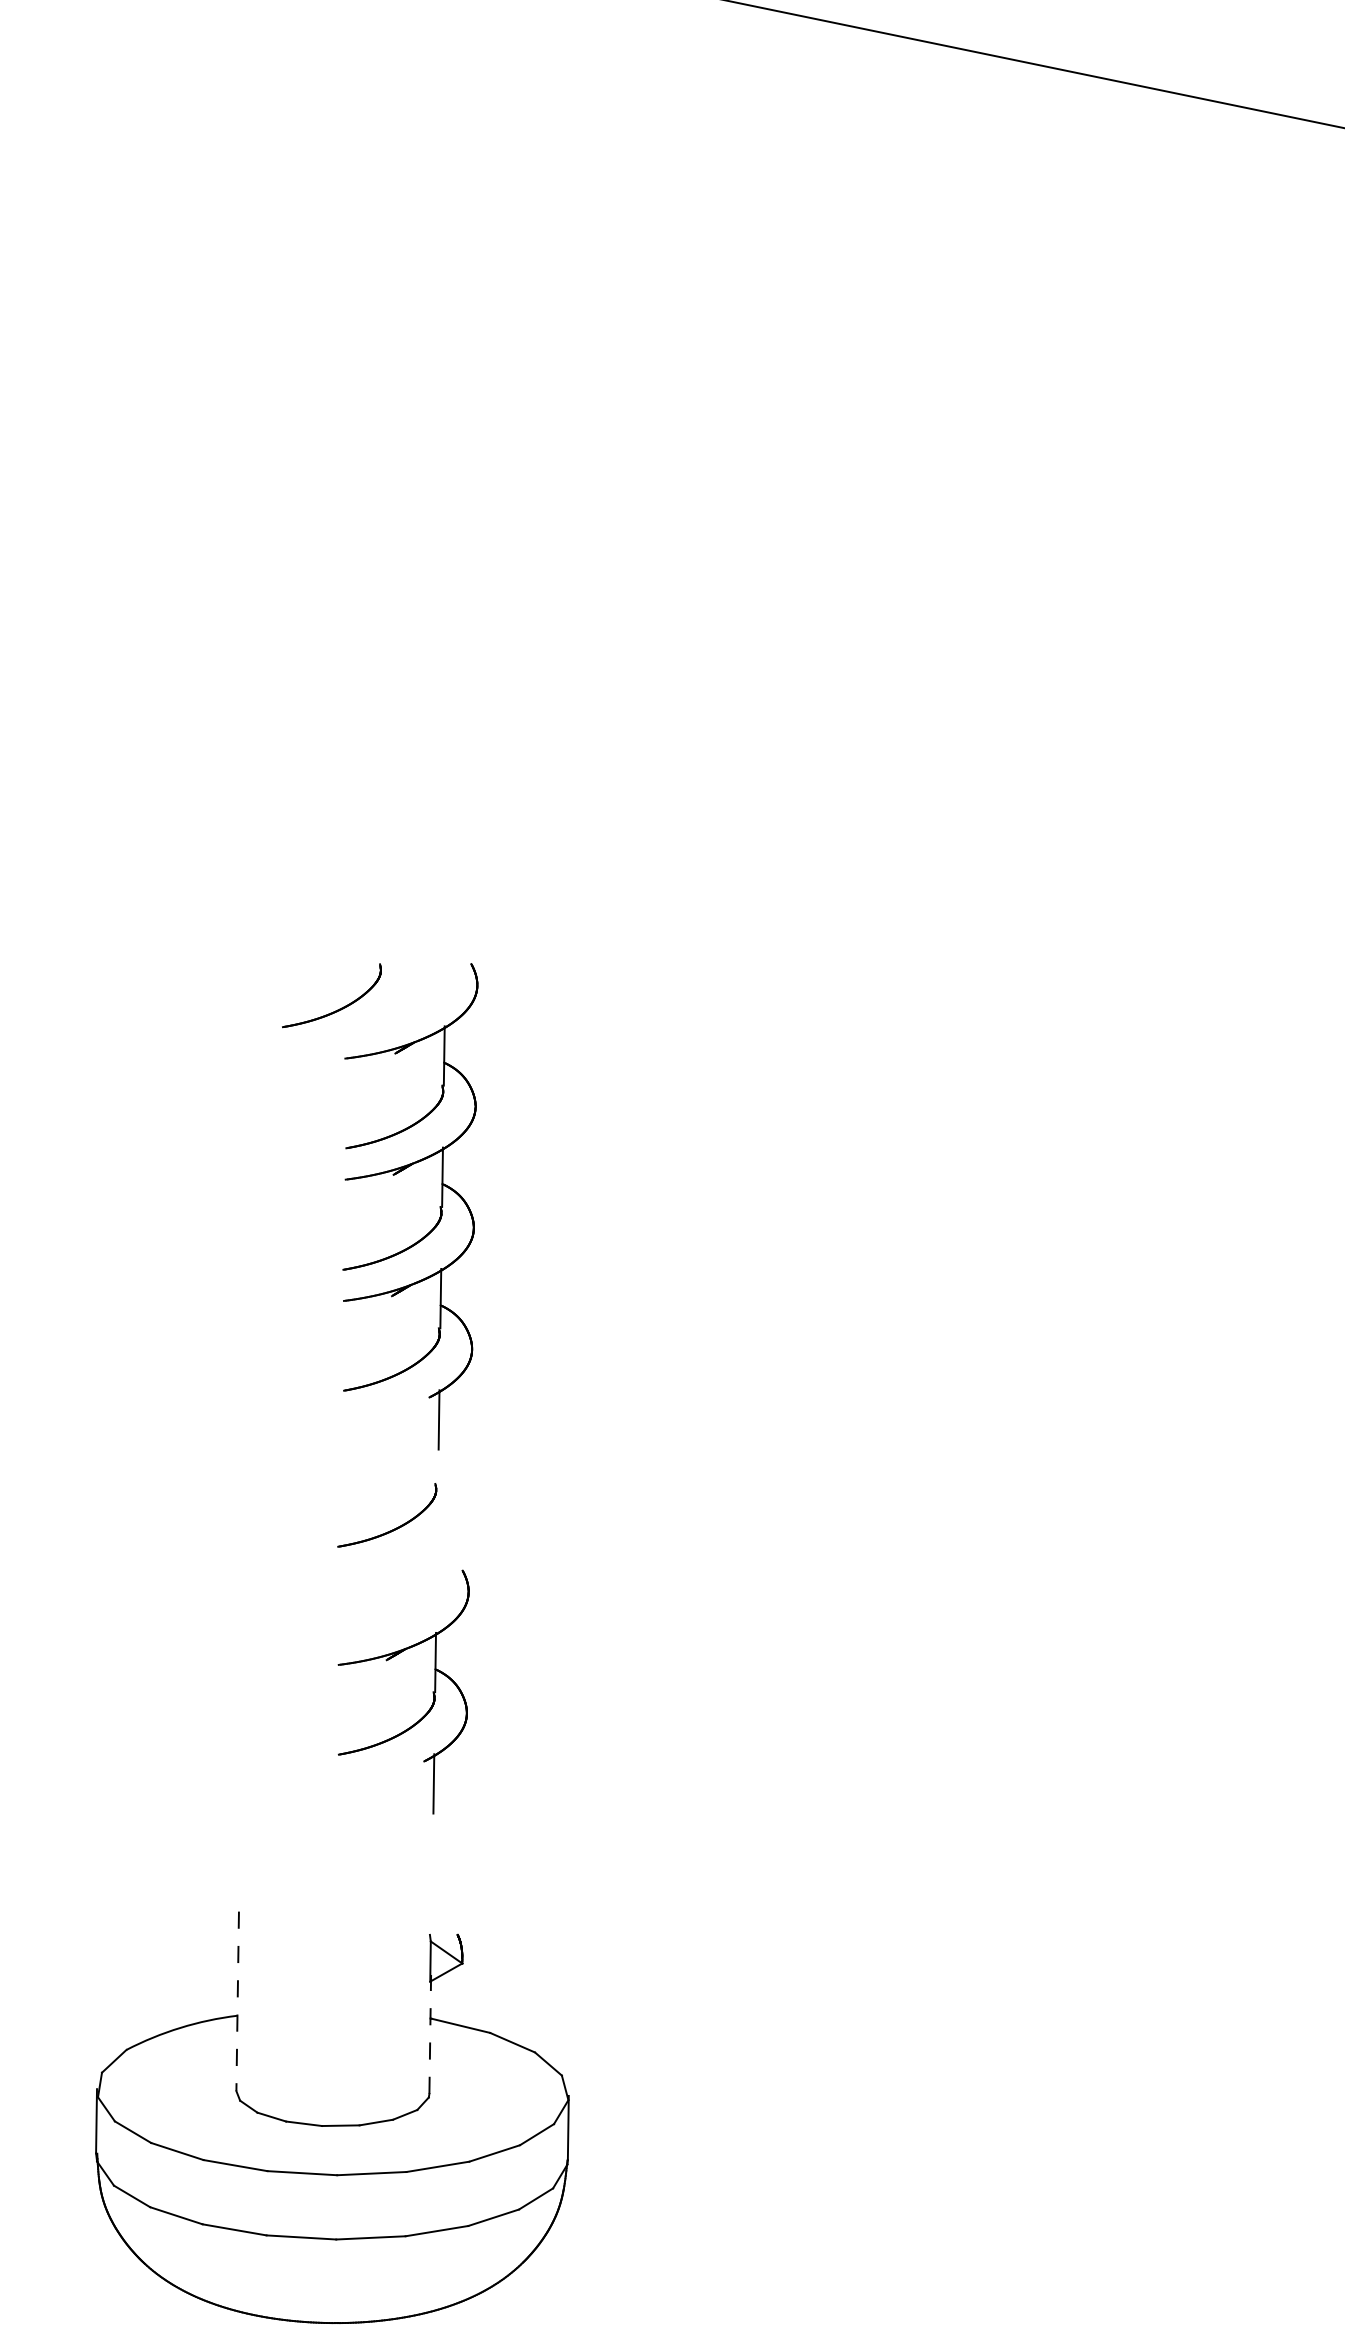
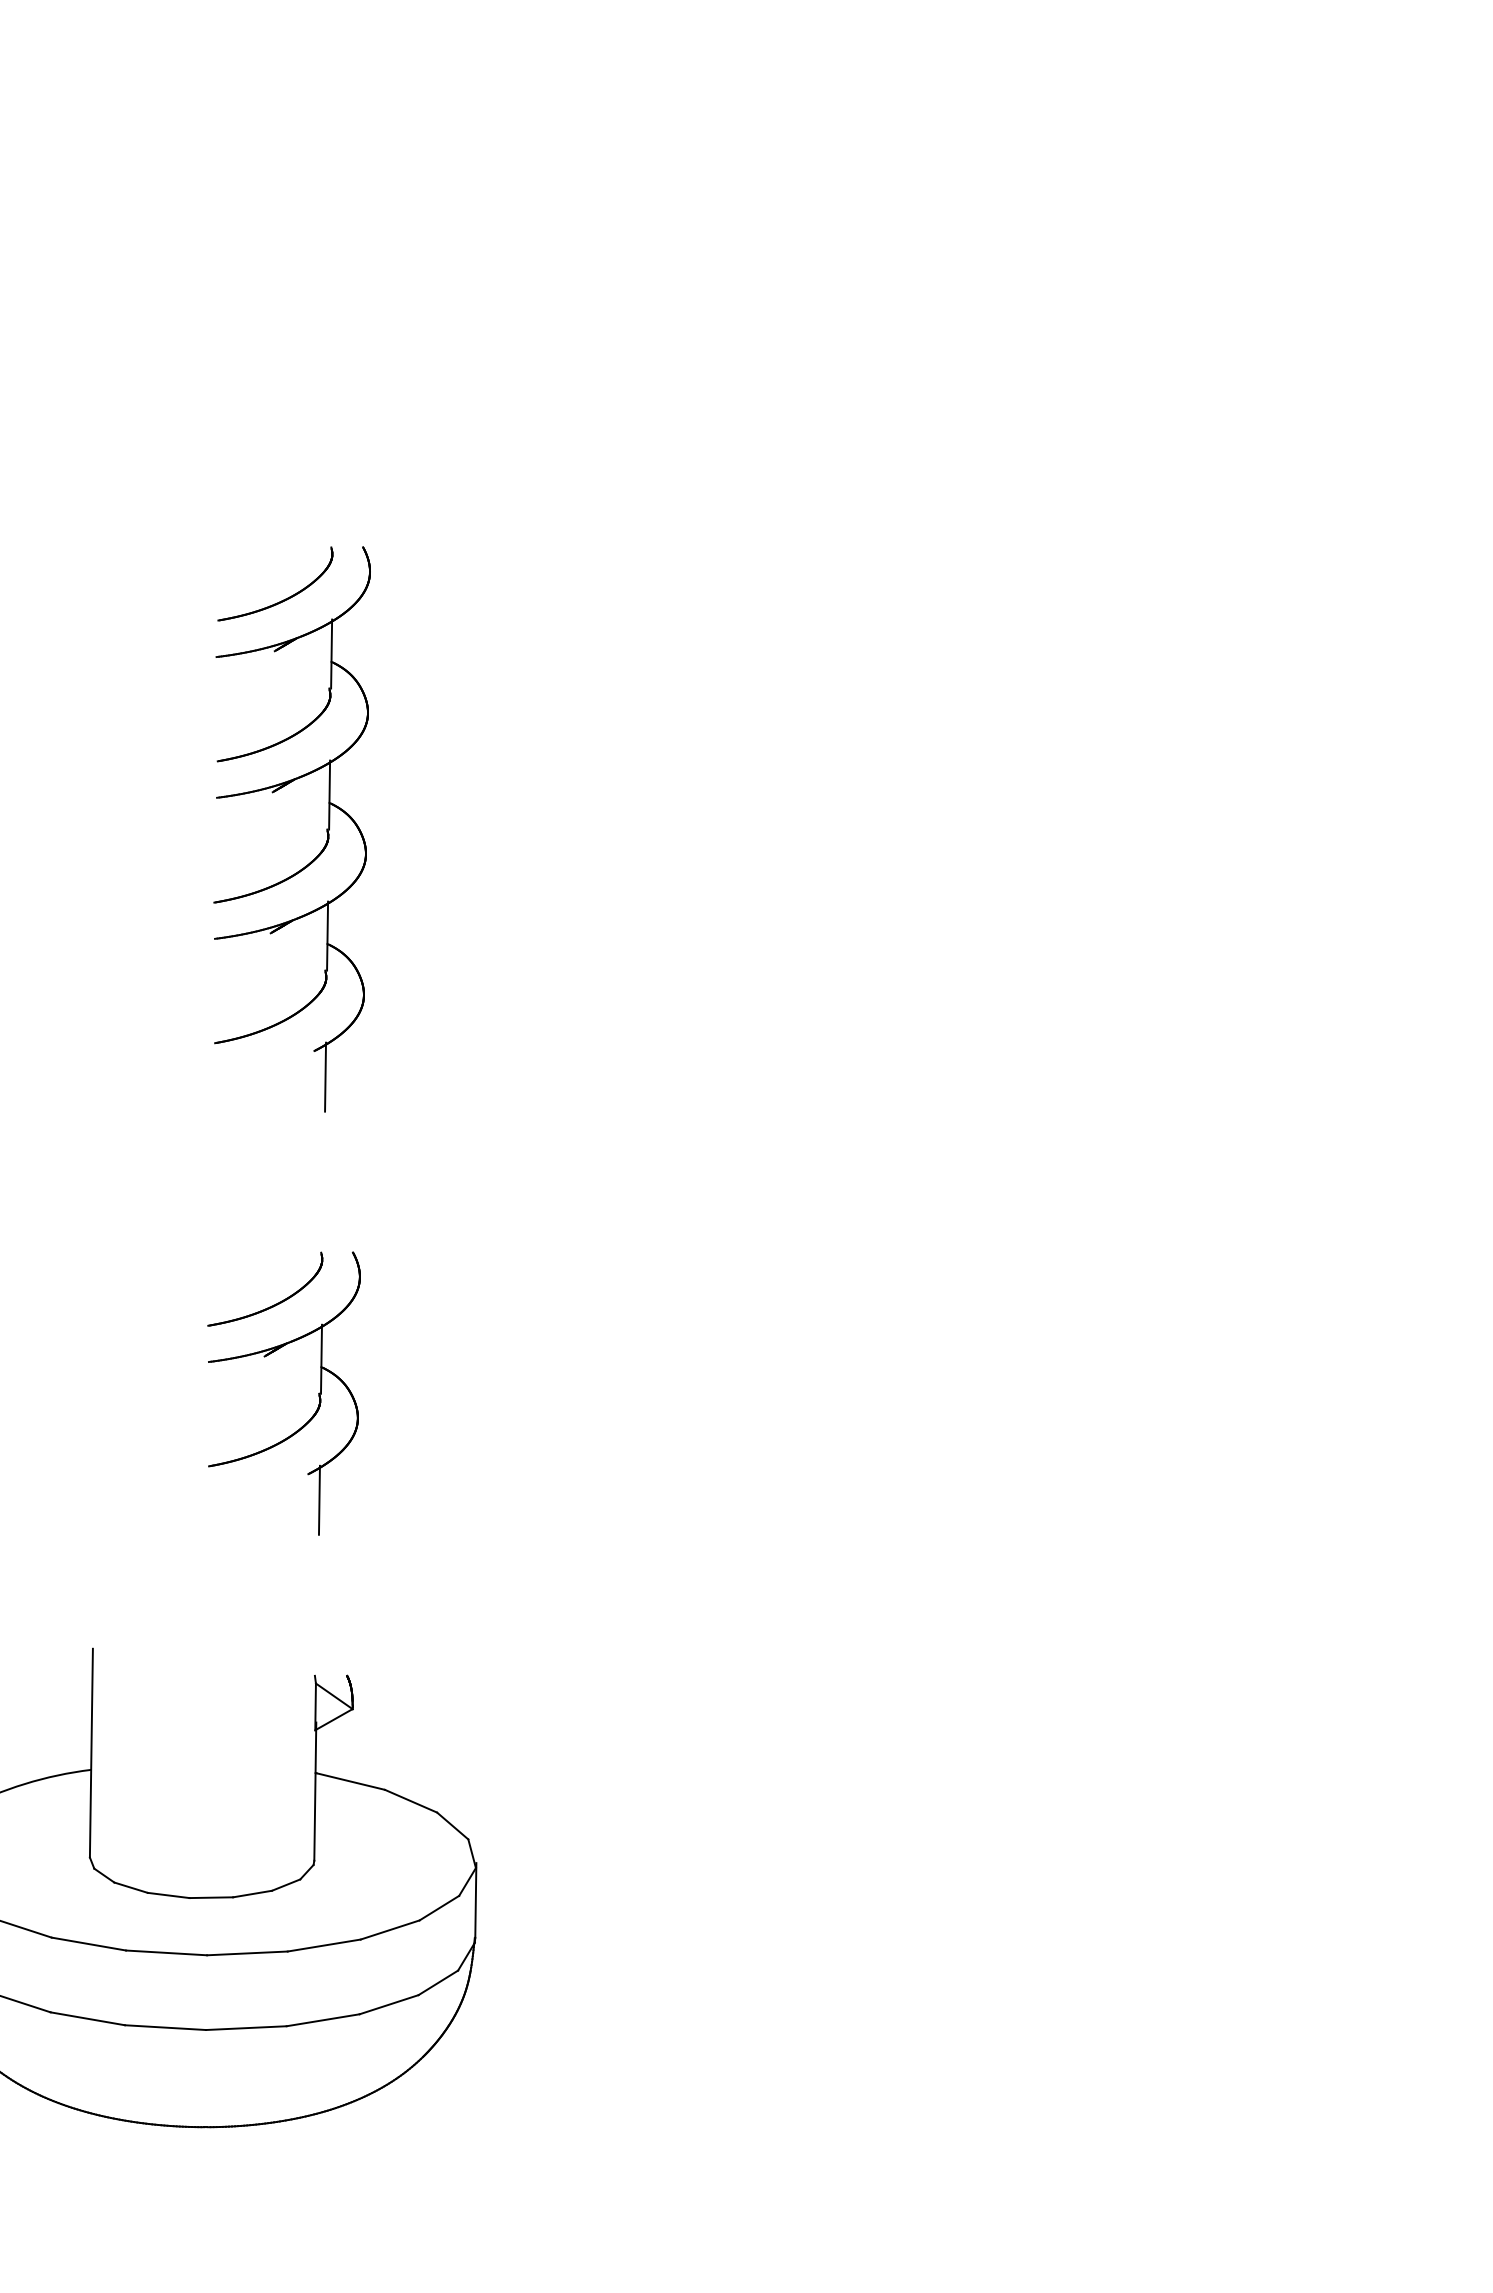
part: (337, 1009) -> (281, 600), moved
part: (394, 1528) -> (273, 1304), moved
line: (237, 2001) -> (91, 1753), dashed -> solid
line: (430, 2033) -> (315, 1790), dashed -> solid

